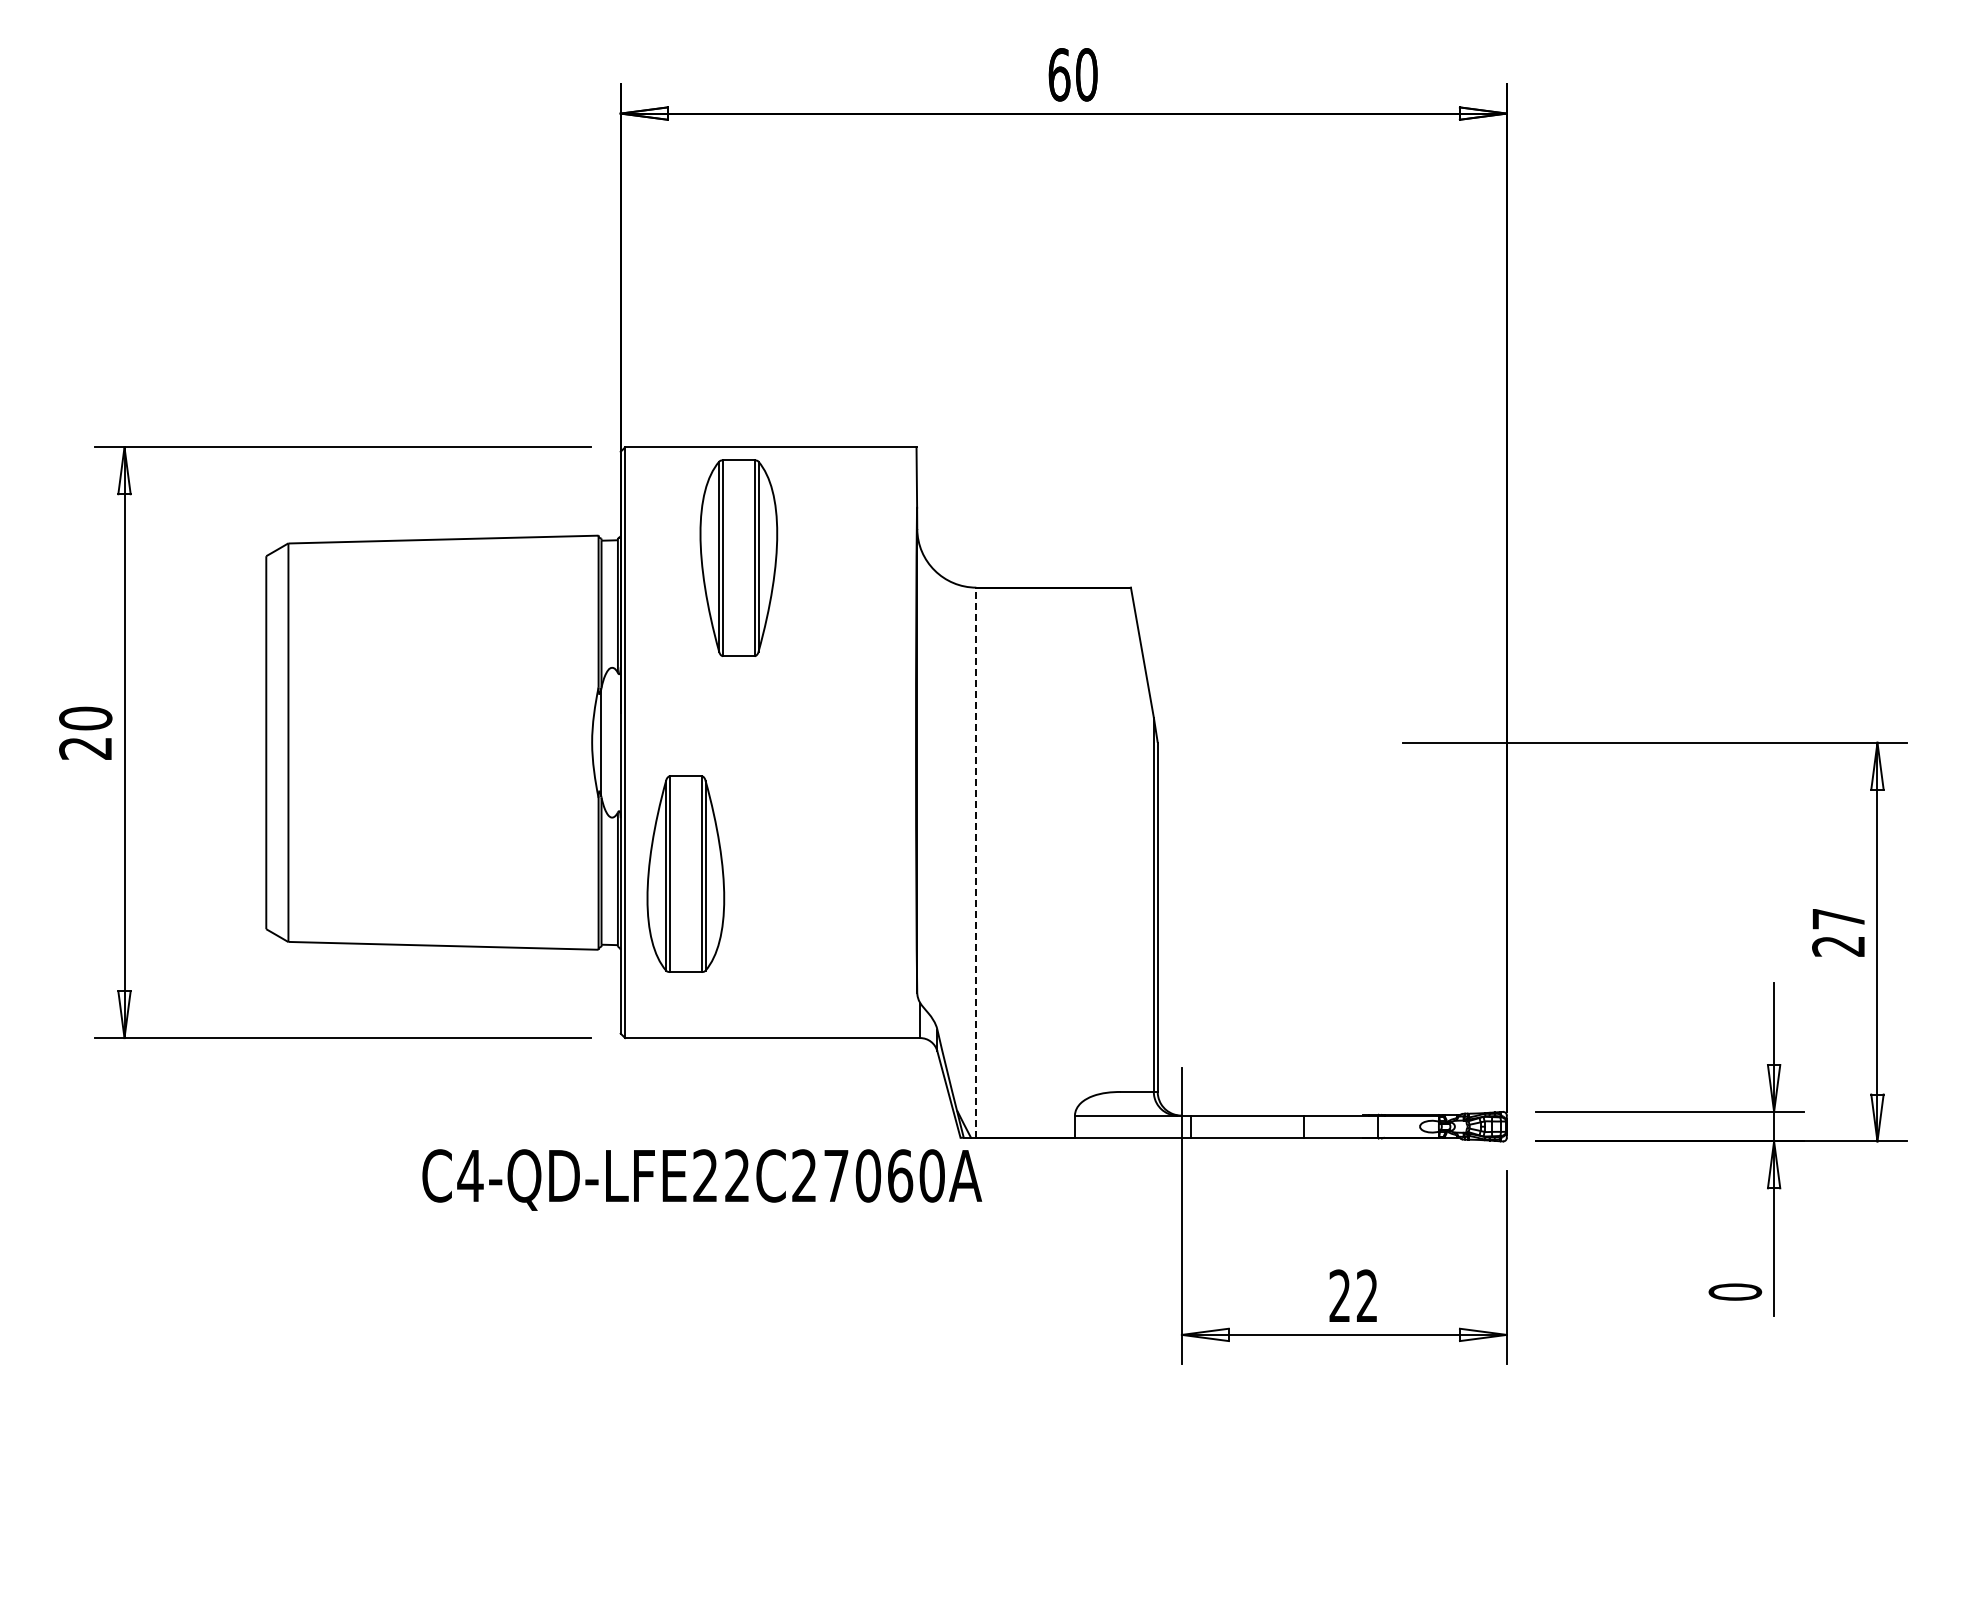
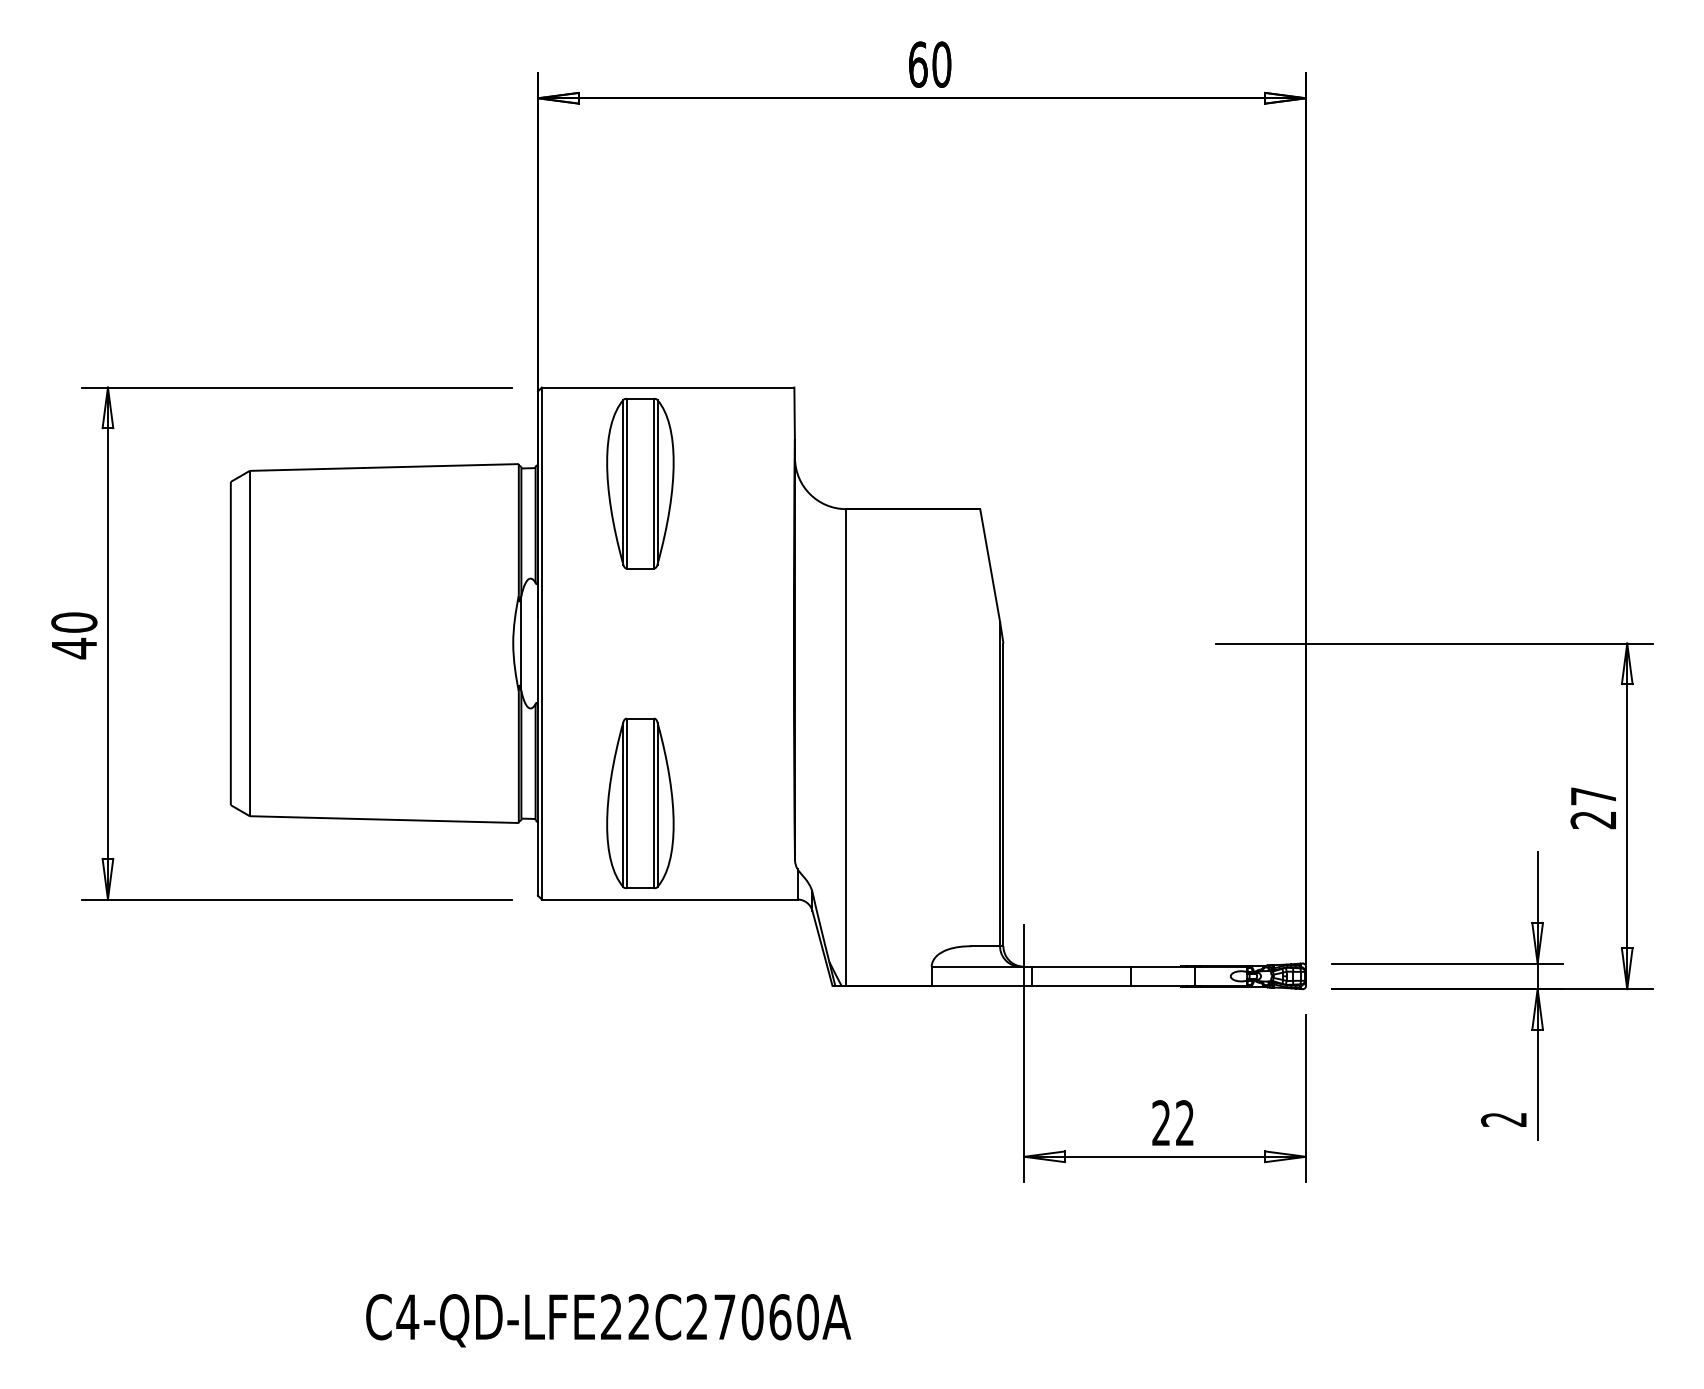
text: (85, 748) -> (74, 648), 20 -> 40
line: (976, 862) -> (846, 747), dashed -> solid
part: (685, 873) -> (640, 802), moved
text: (702, 1179) -> (608, 1320), moved
text: (1735, 1291) -> (1504, 1119), 0 -> 2

